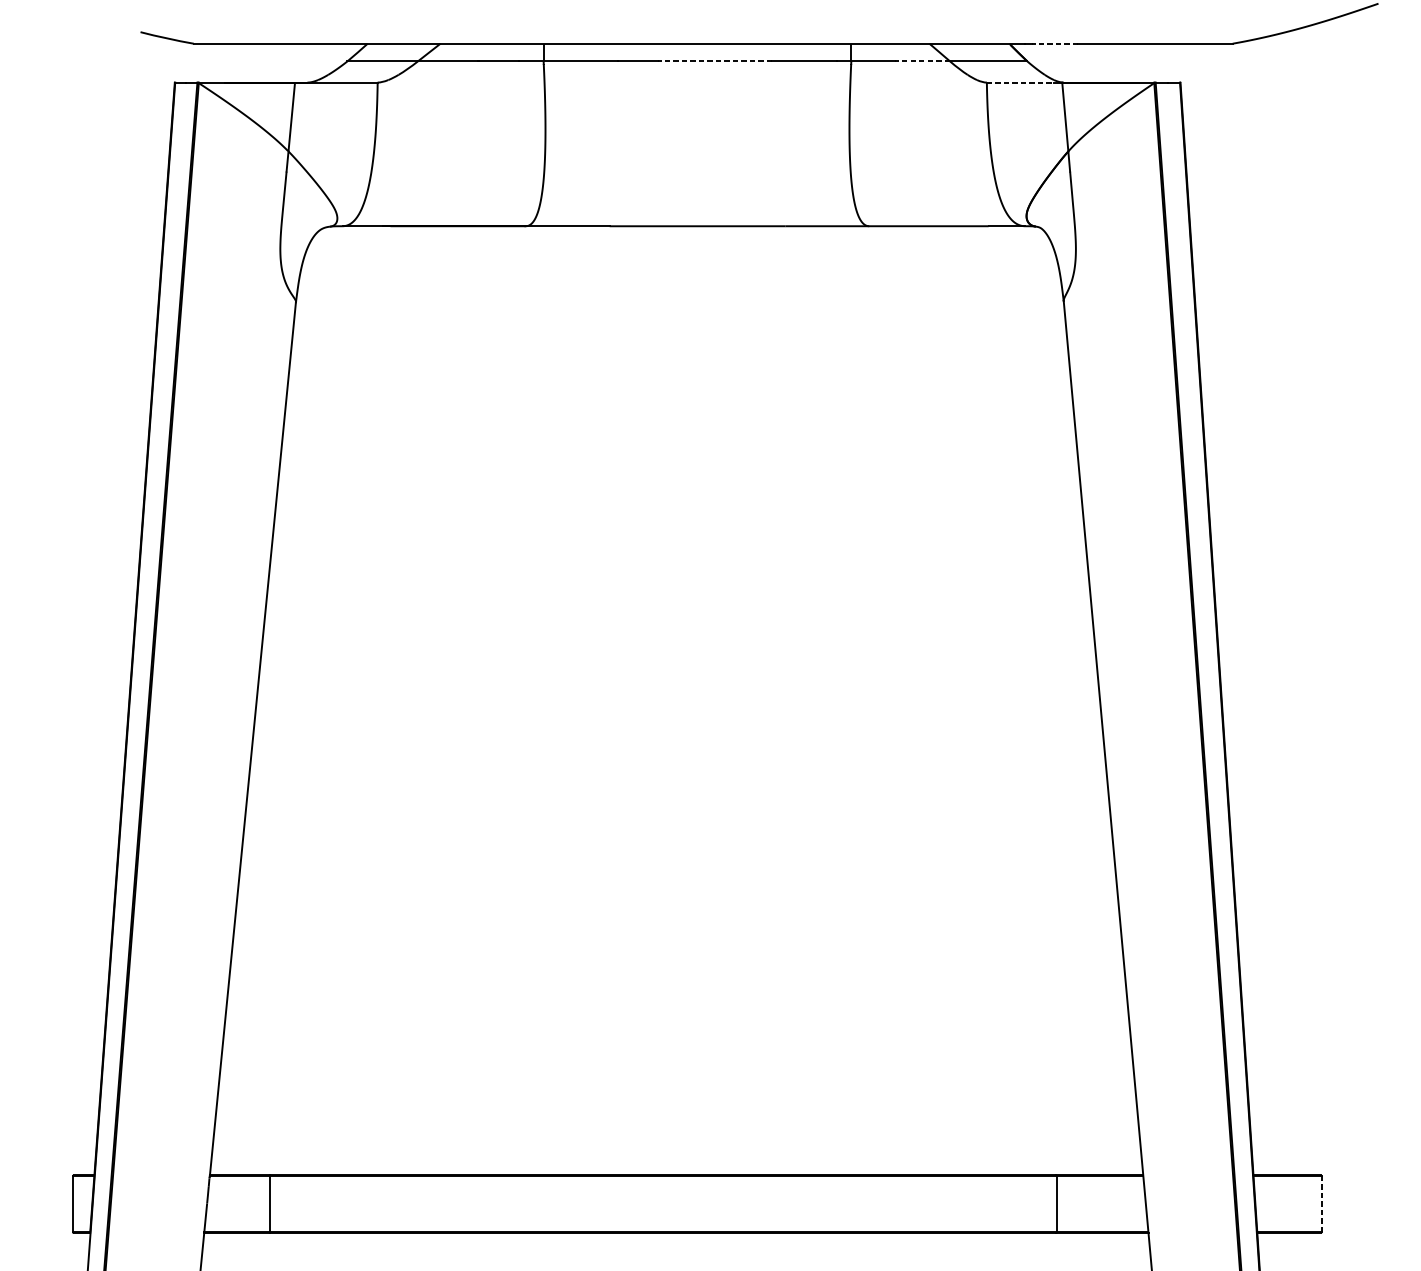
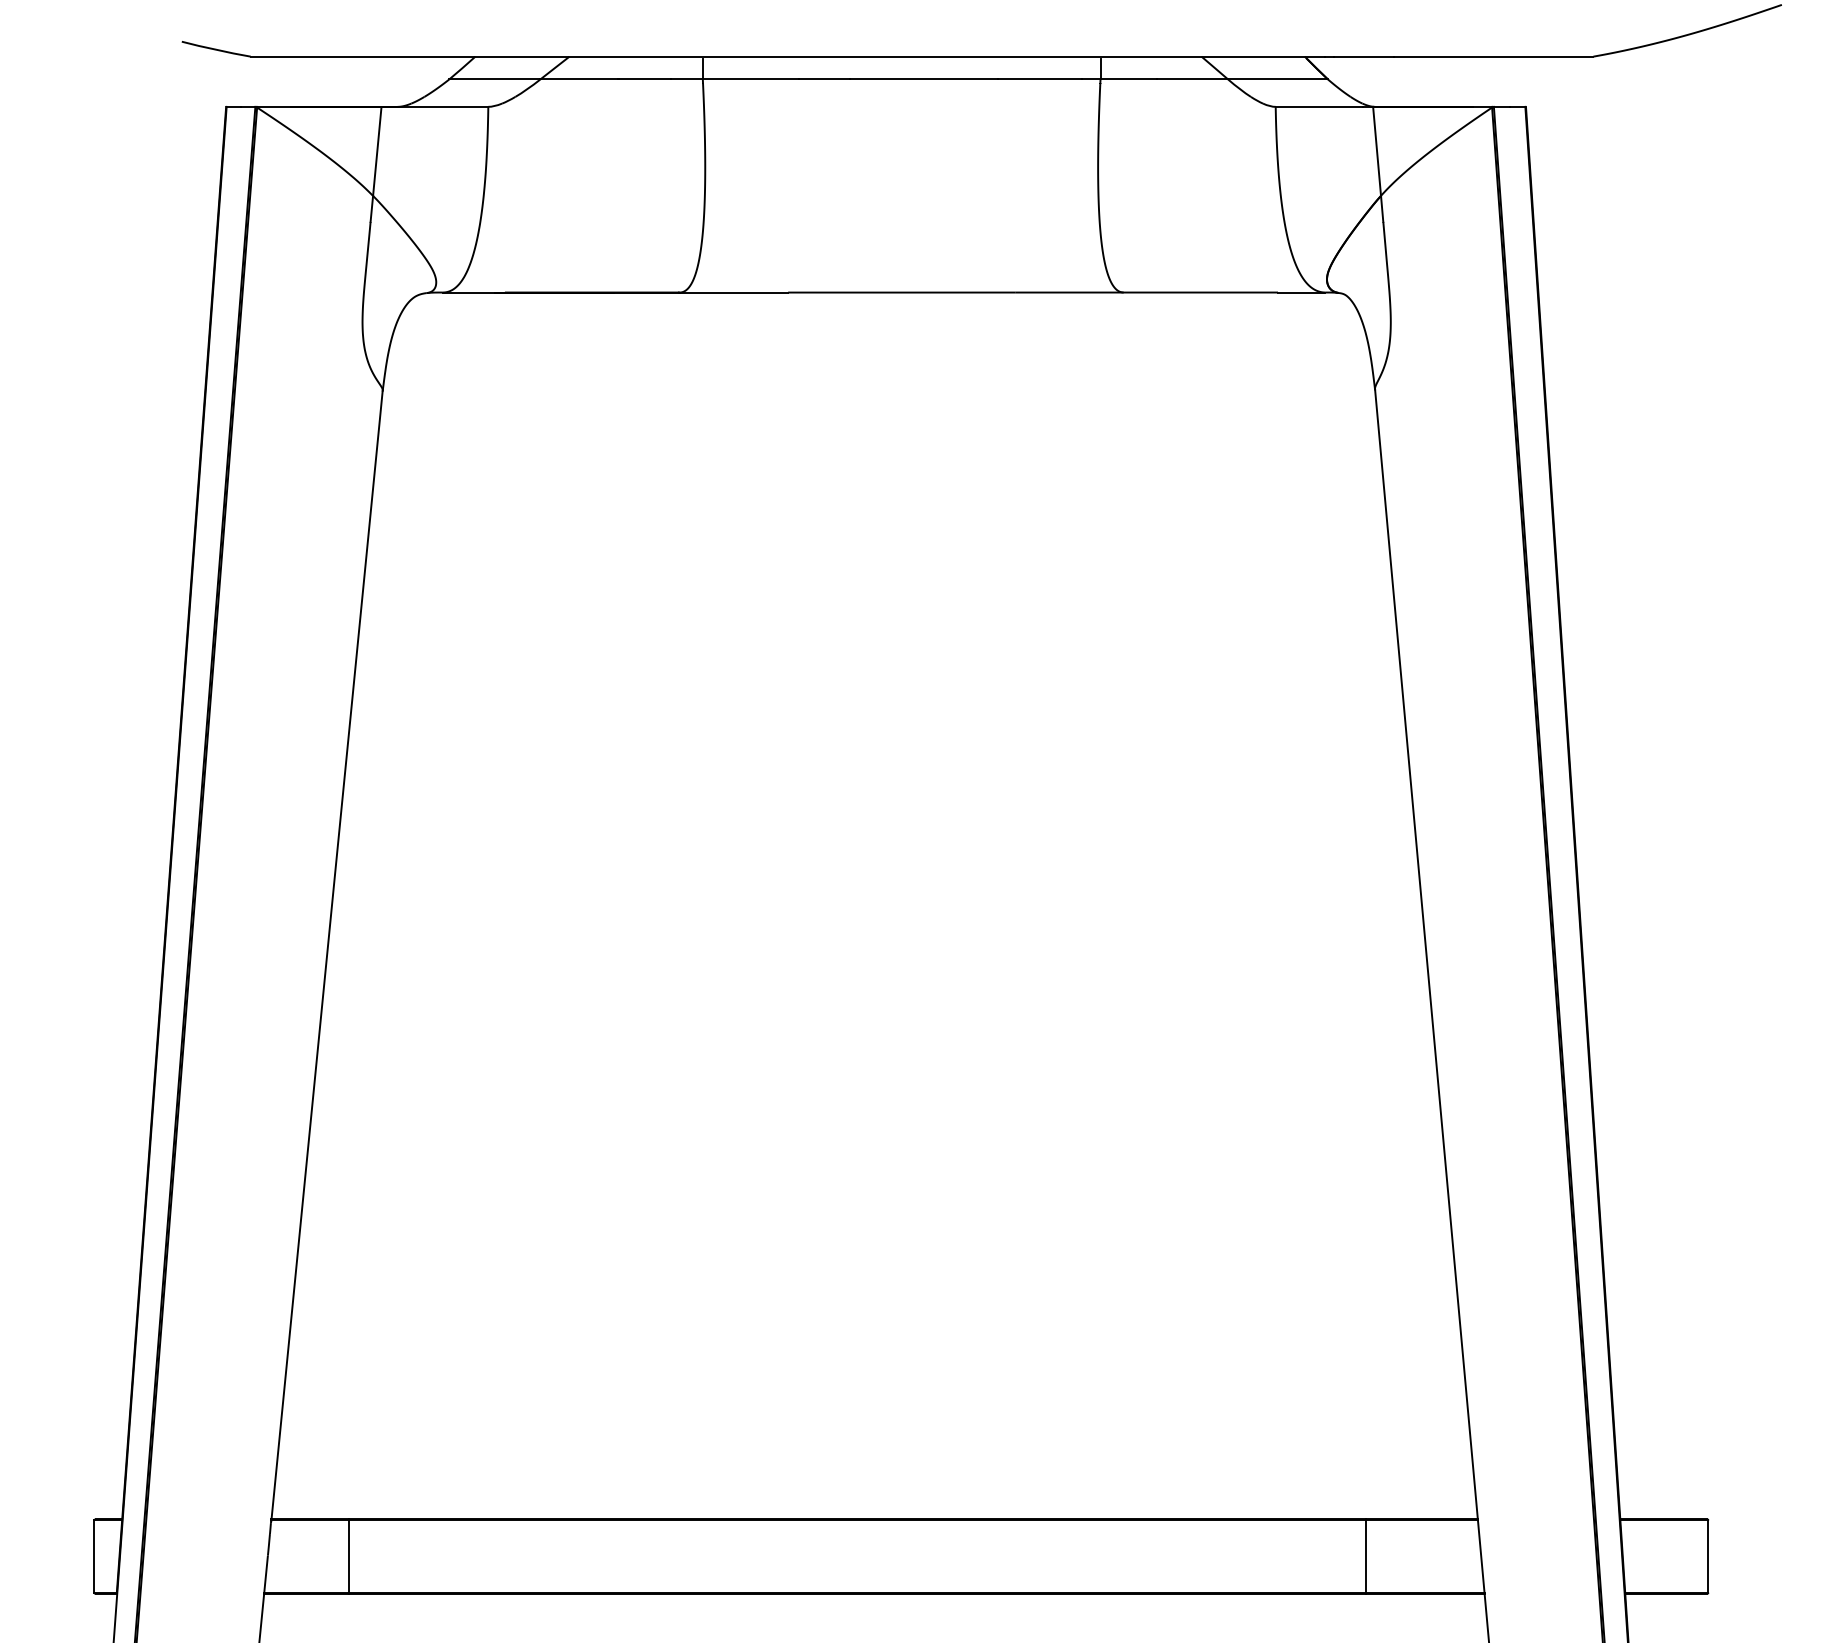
line: (1054, 43) -> (1363, 56), dashed -> solid
line: (714, 61) -> (923, 79), dashed -> solid
line: (922, 61) -> (1192, 79), dashed -> solid
line: (1020, 82) -> (1319, 106), dashed -> solid
line: (1321, 1204) -> (1708, 1556), dashed -> solid

